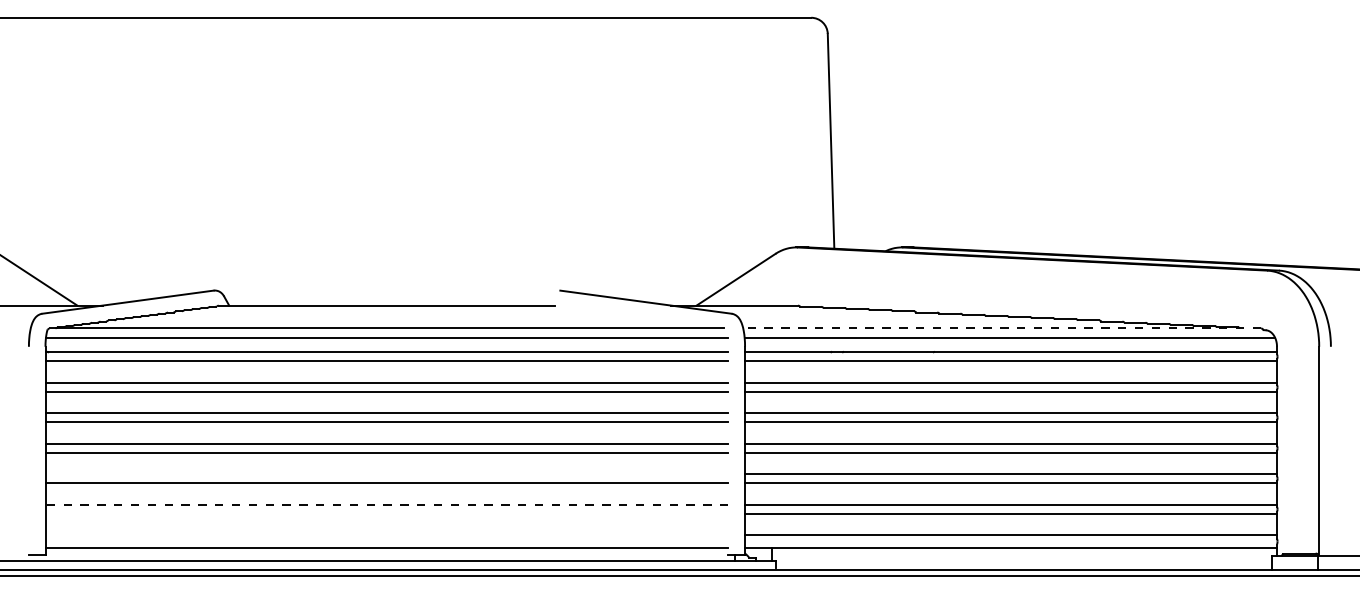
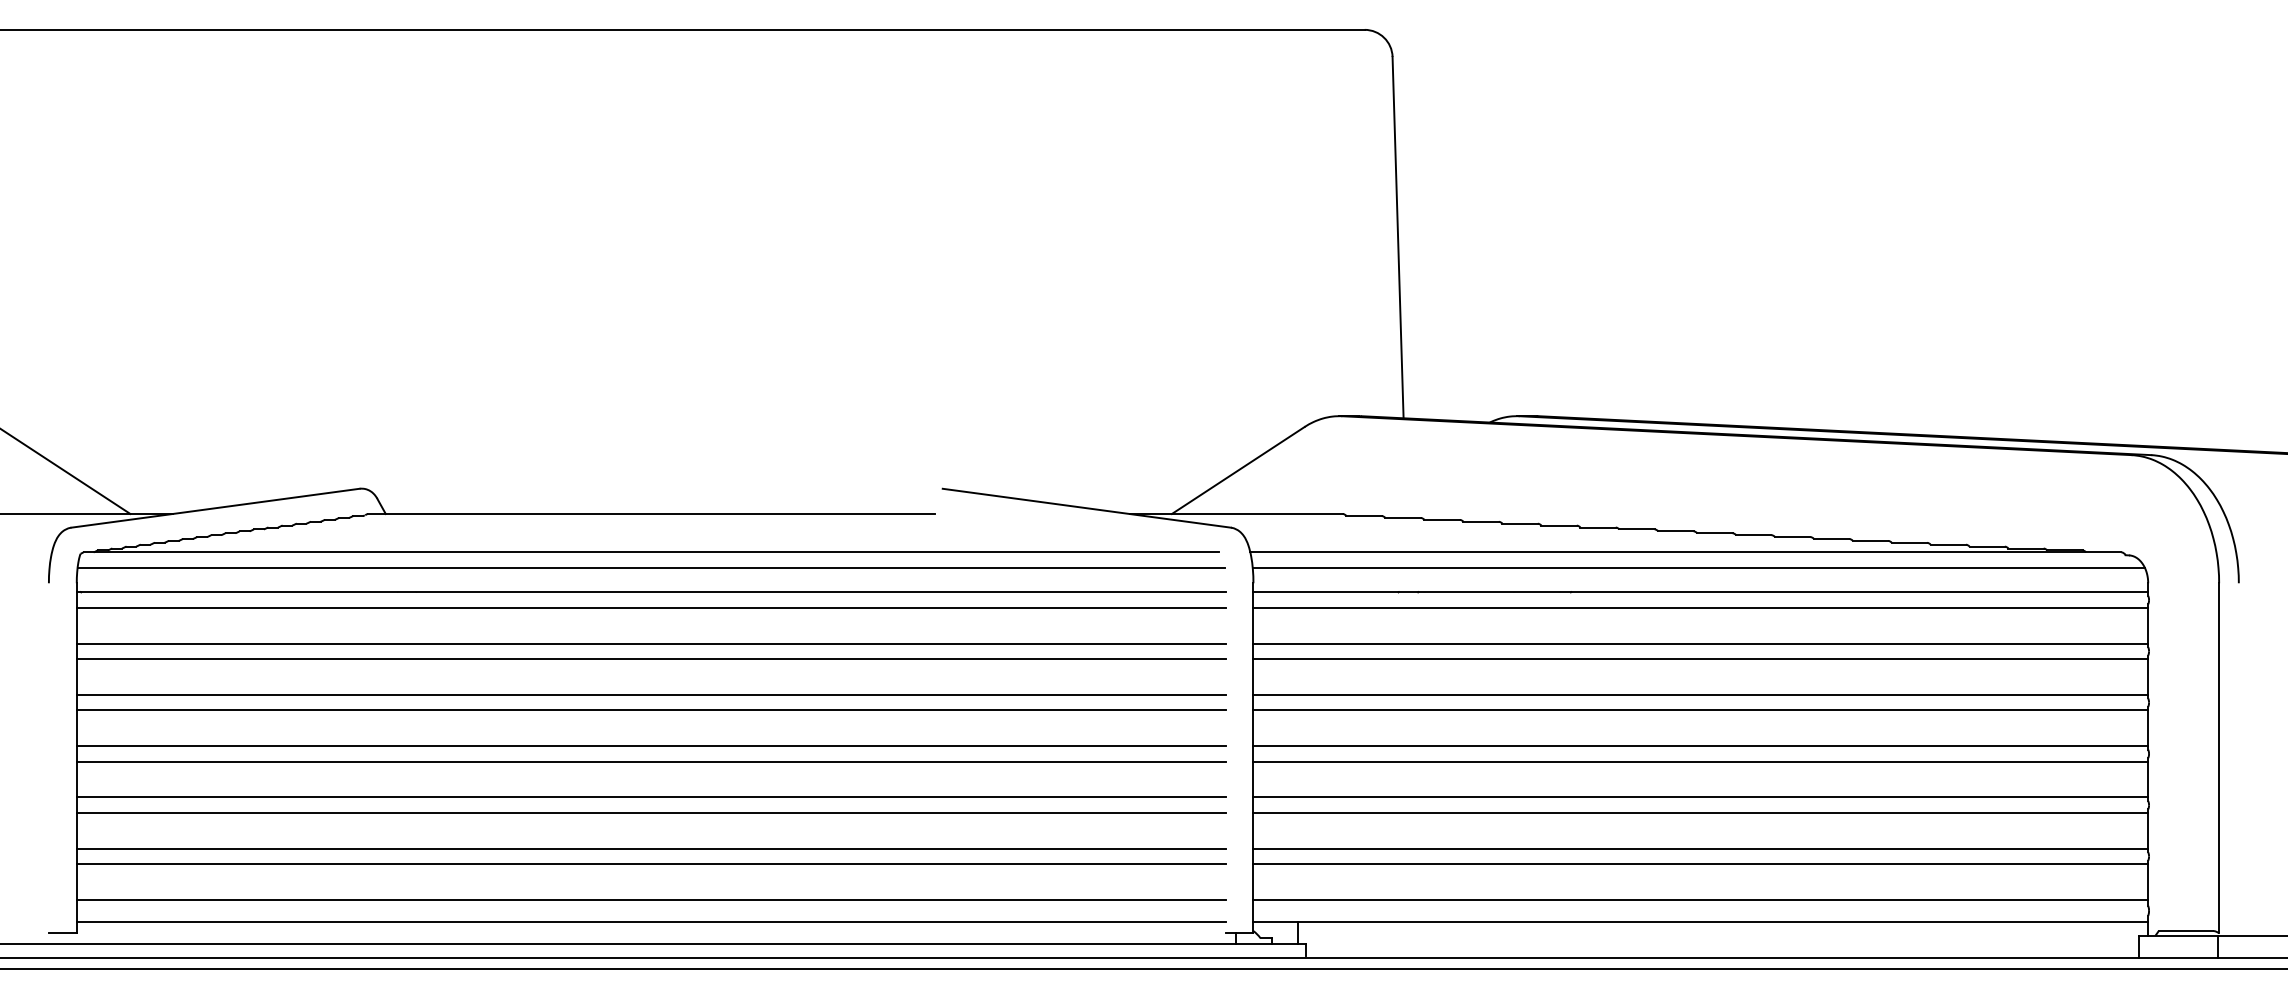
line: (1002, 328) -> (1686, 552), dashed -> solid
line: (386, 474) -> (650, 798), added
line: (386, 504) -> (650, 848), dashed -> solid
line: (386, 513) -> (650, 863), added
line: (386, 535) -> (650, 900), added

